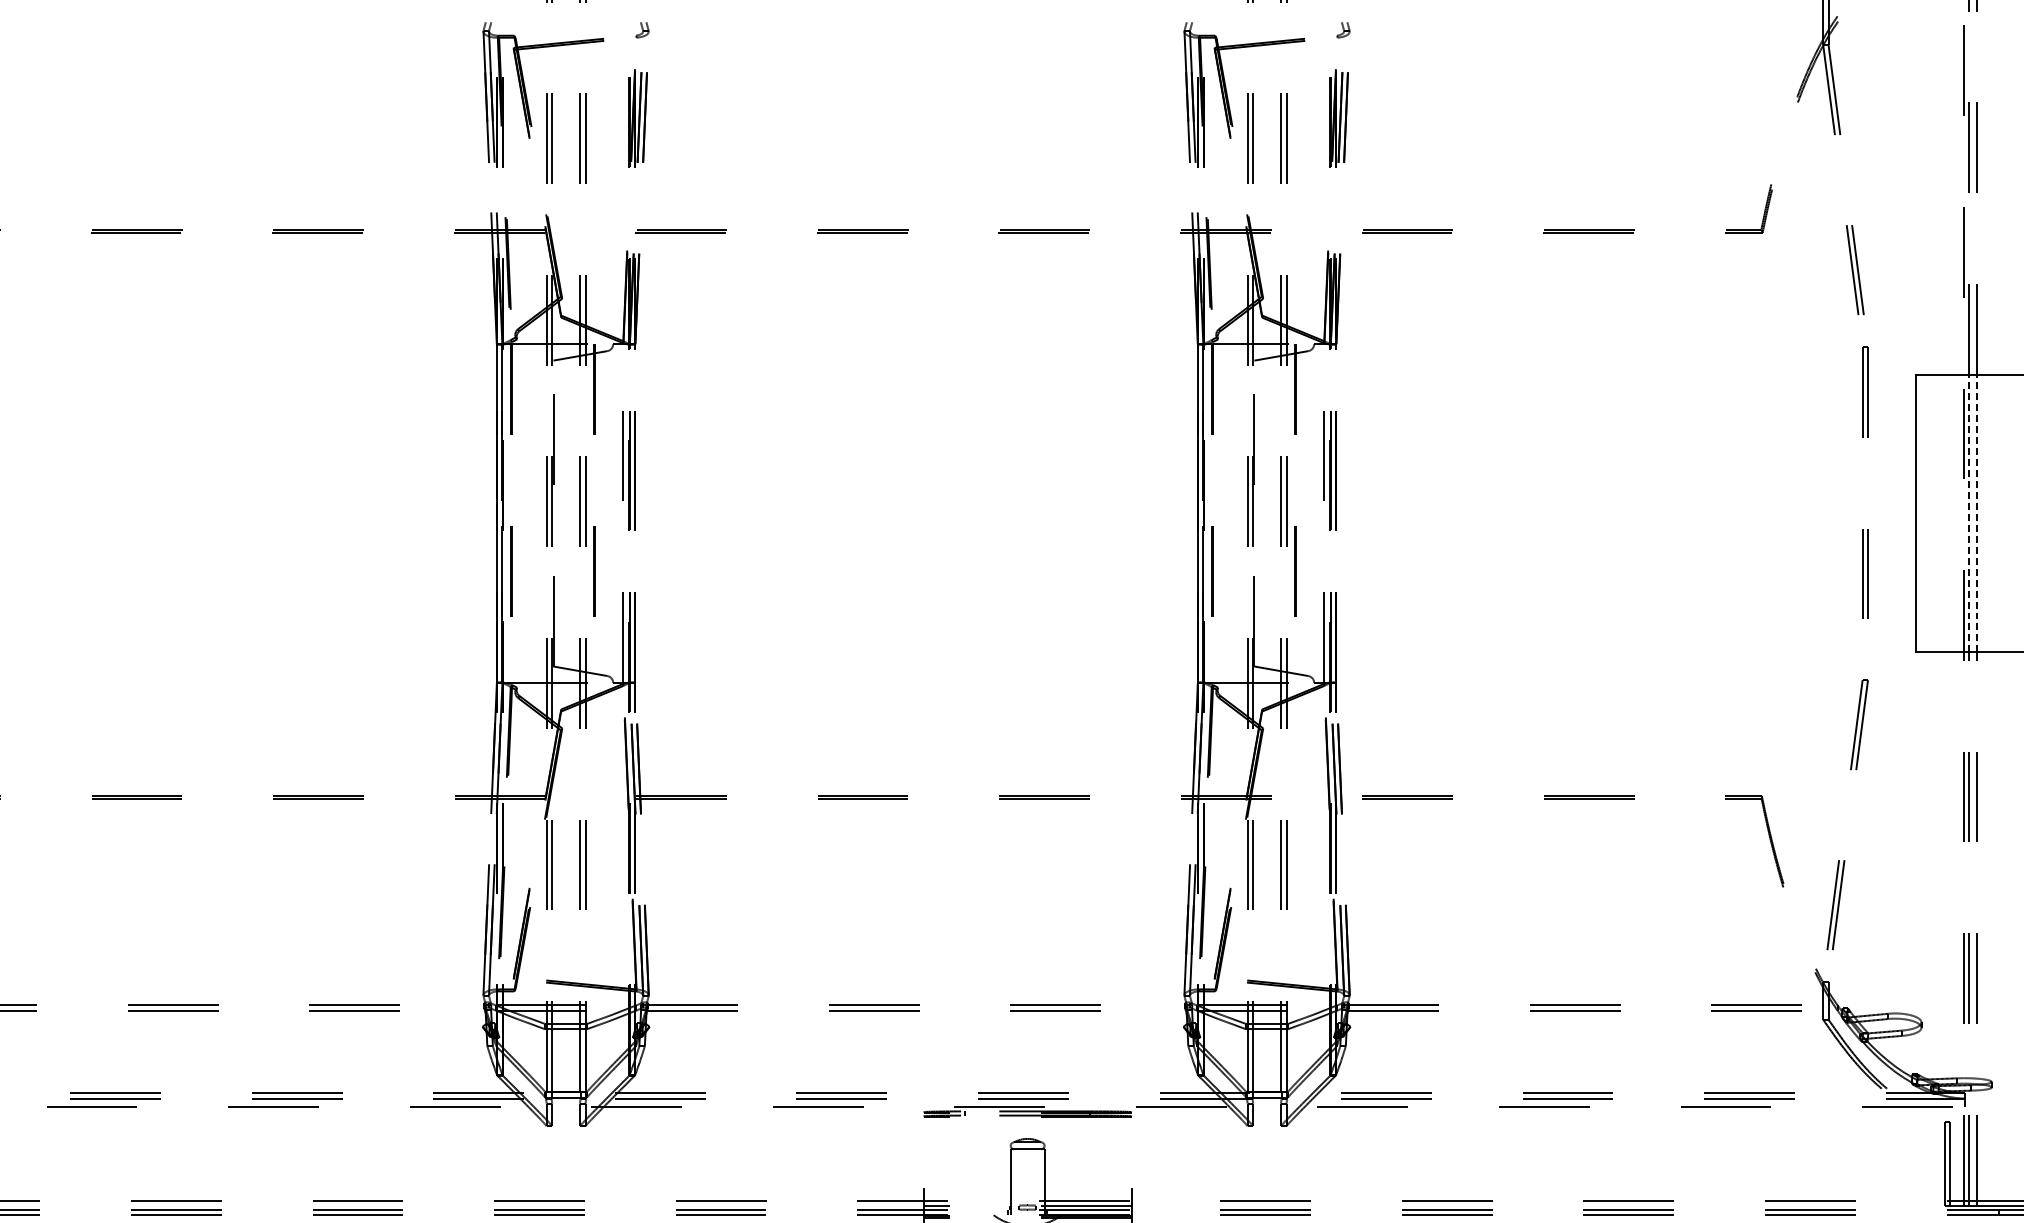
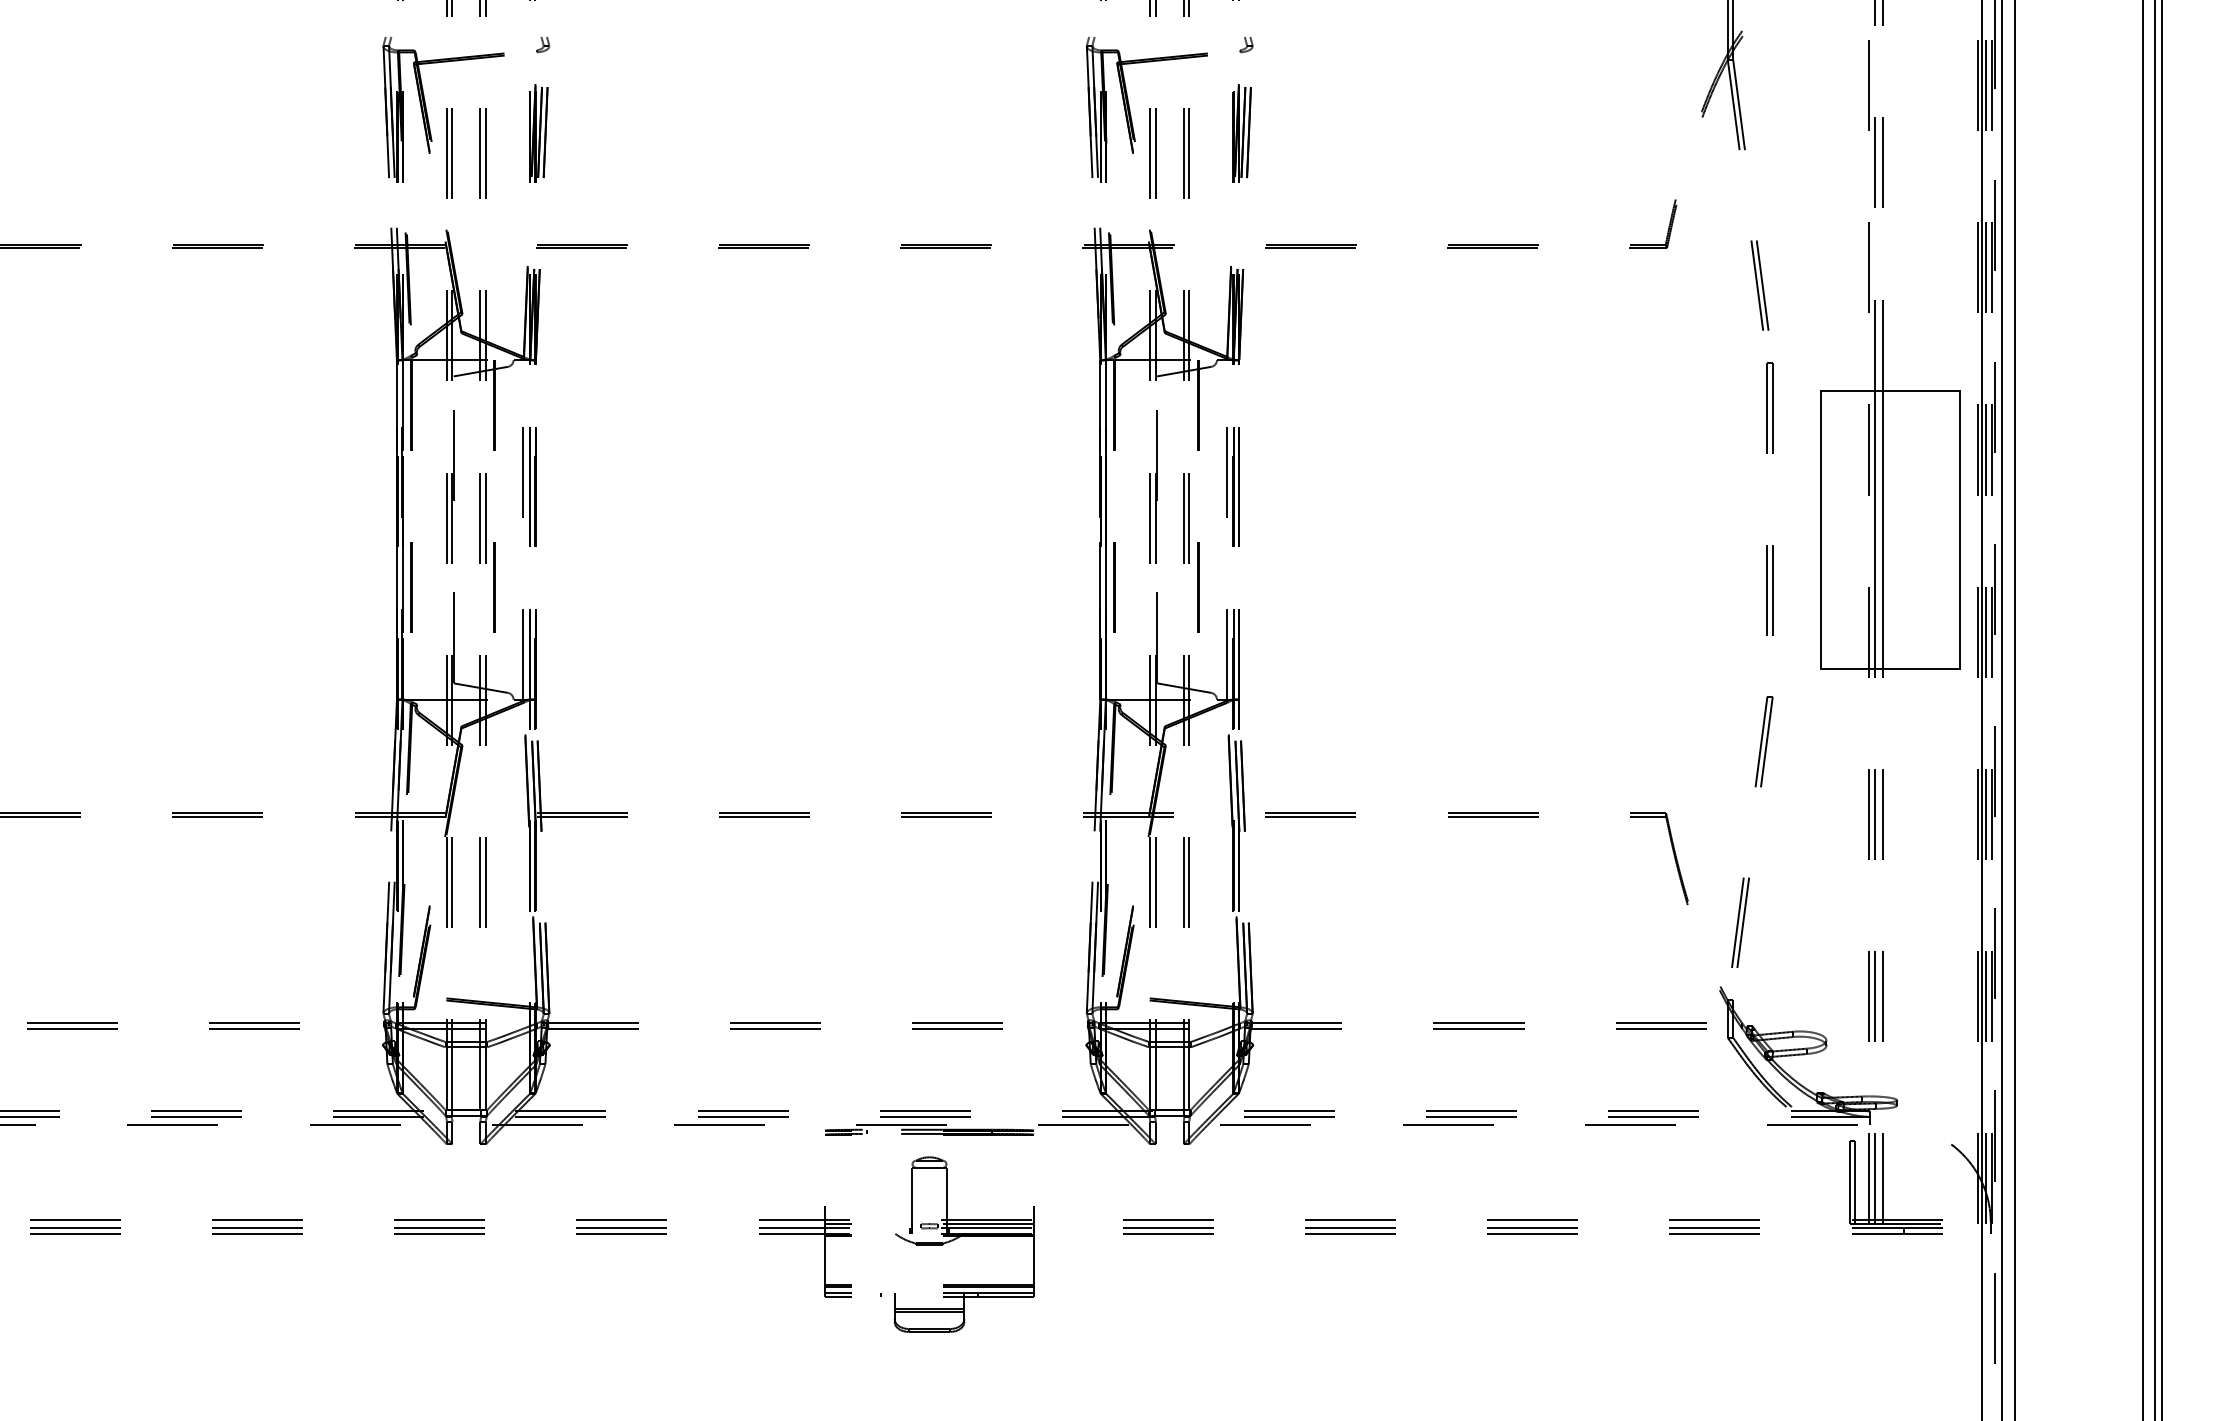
line: (1969, 513) -> (1874, 529), dashed -> solid
line: (1977, 513) -> (1882, 529), dashed -> solid

